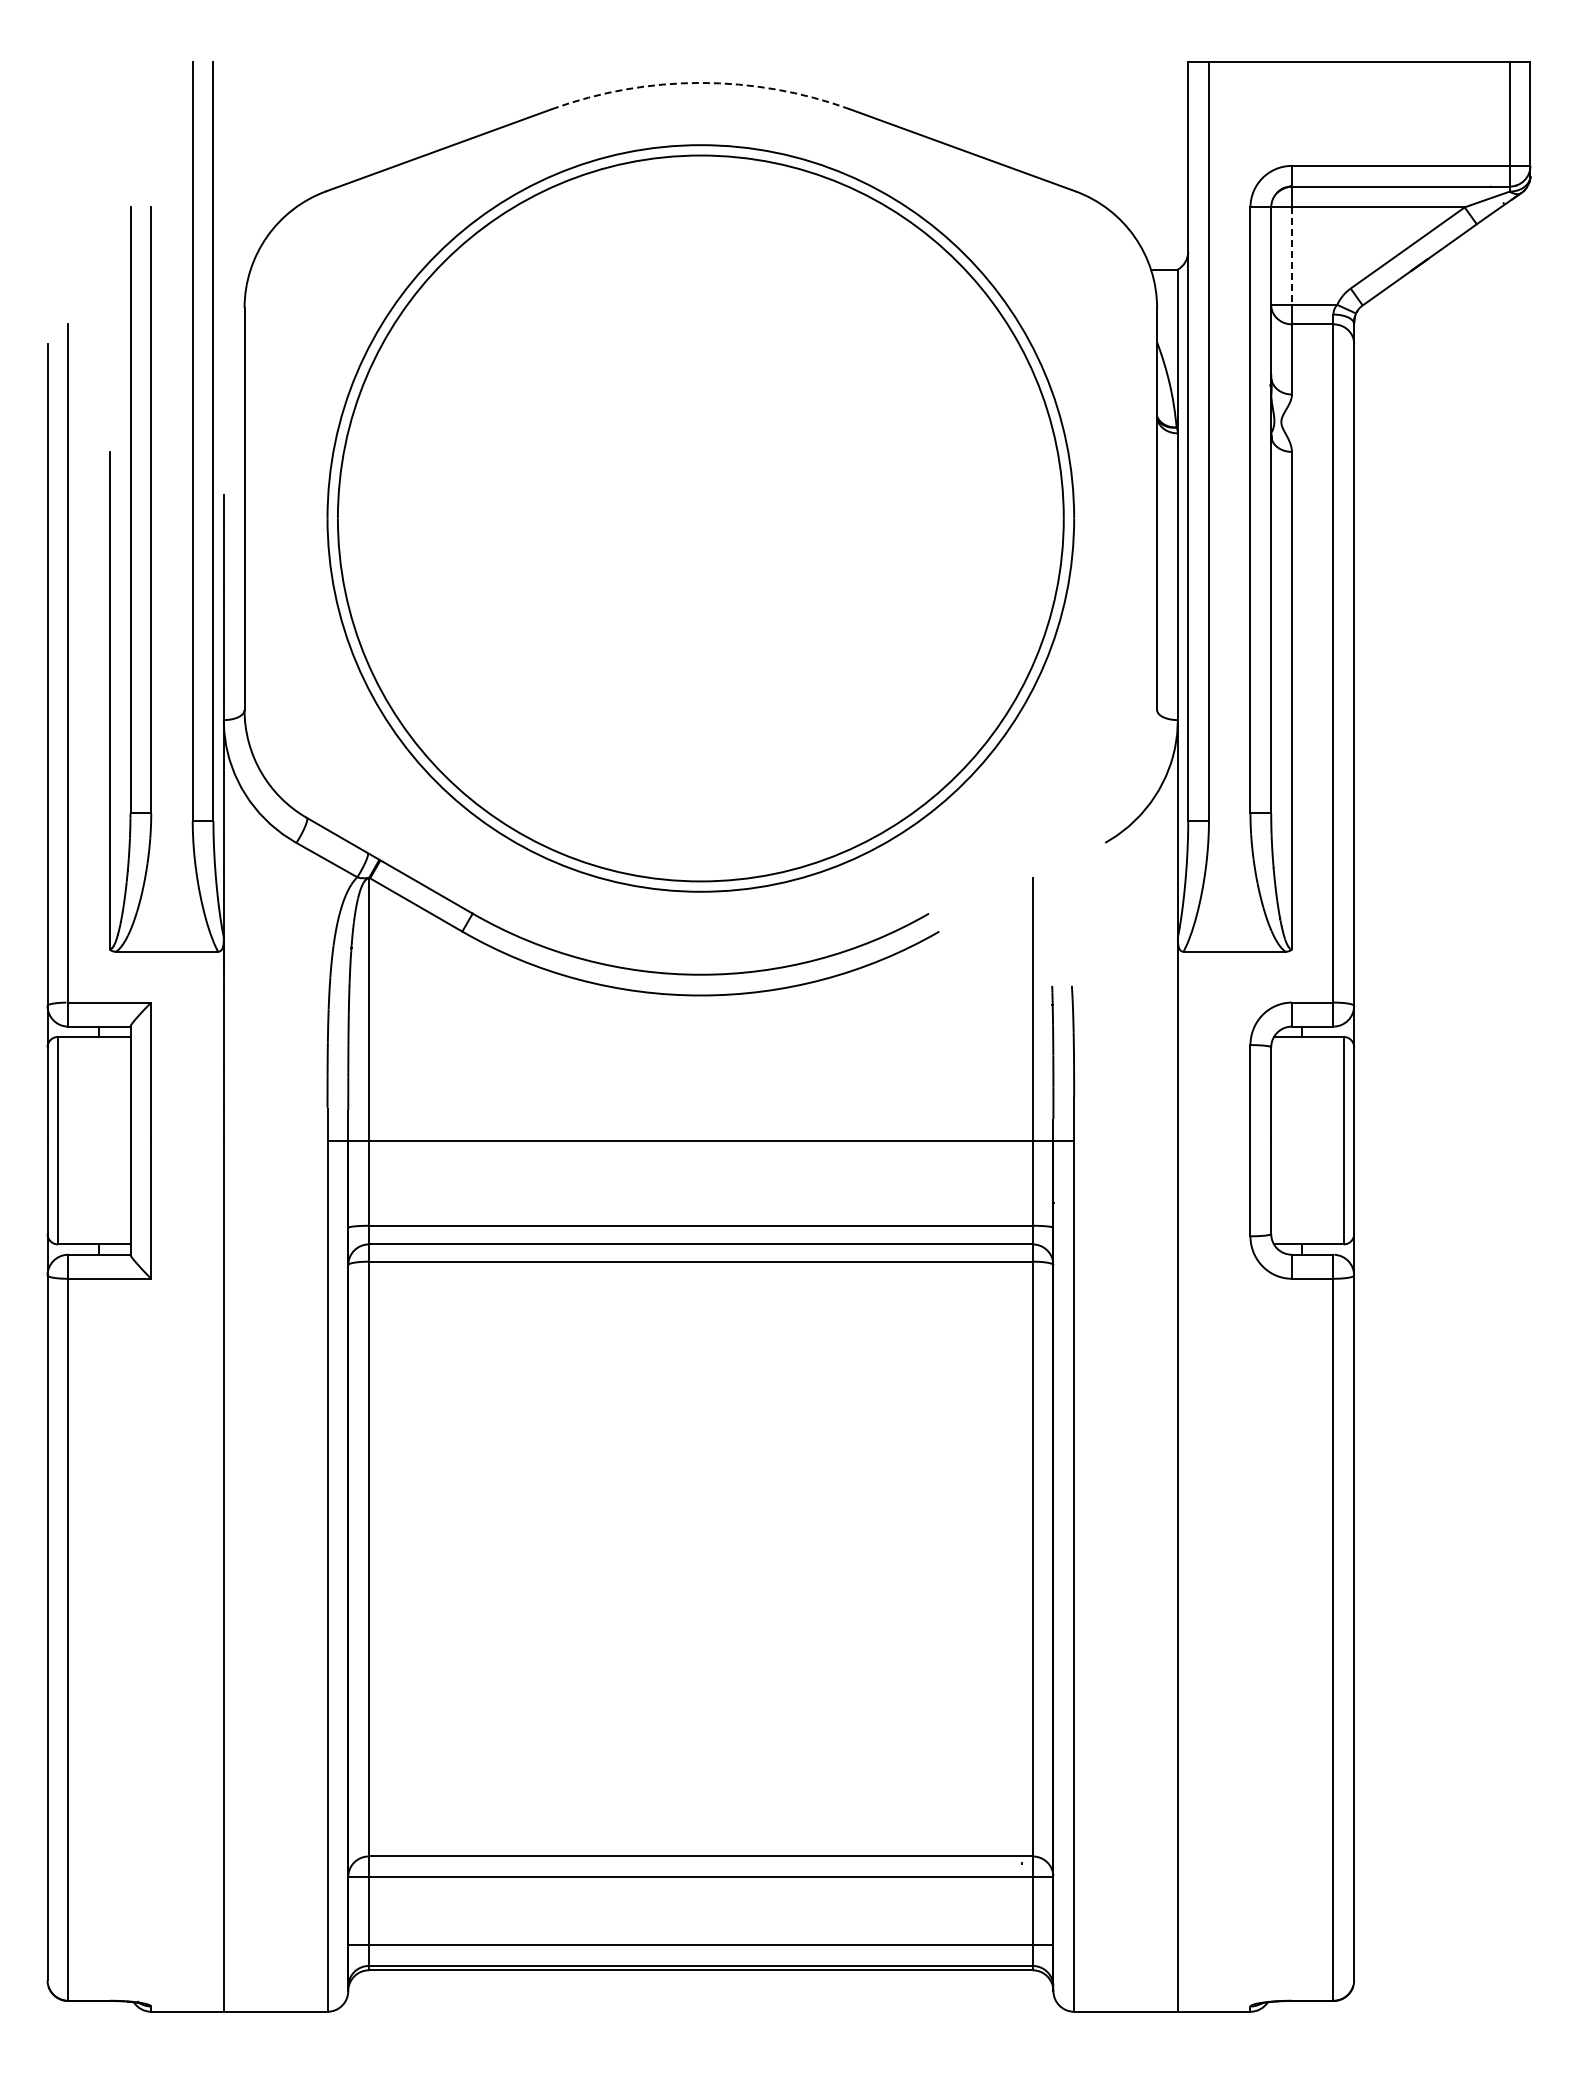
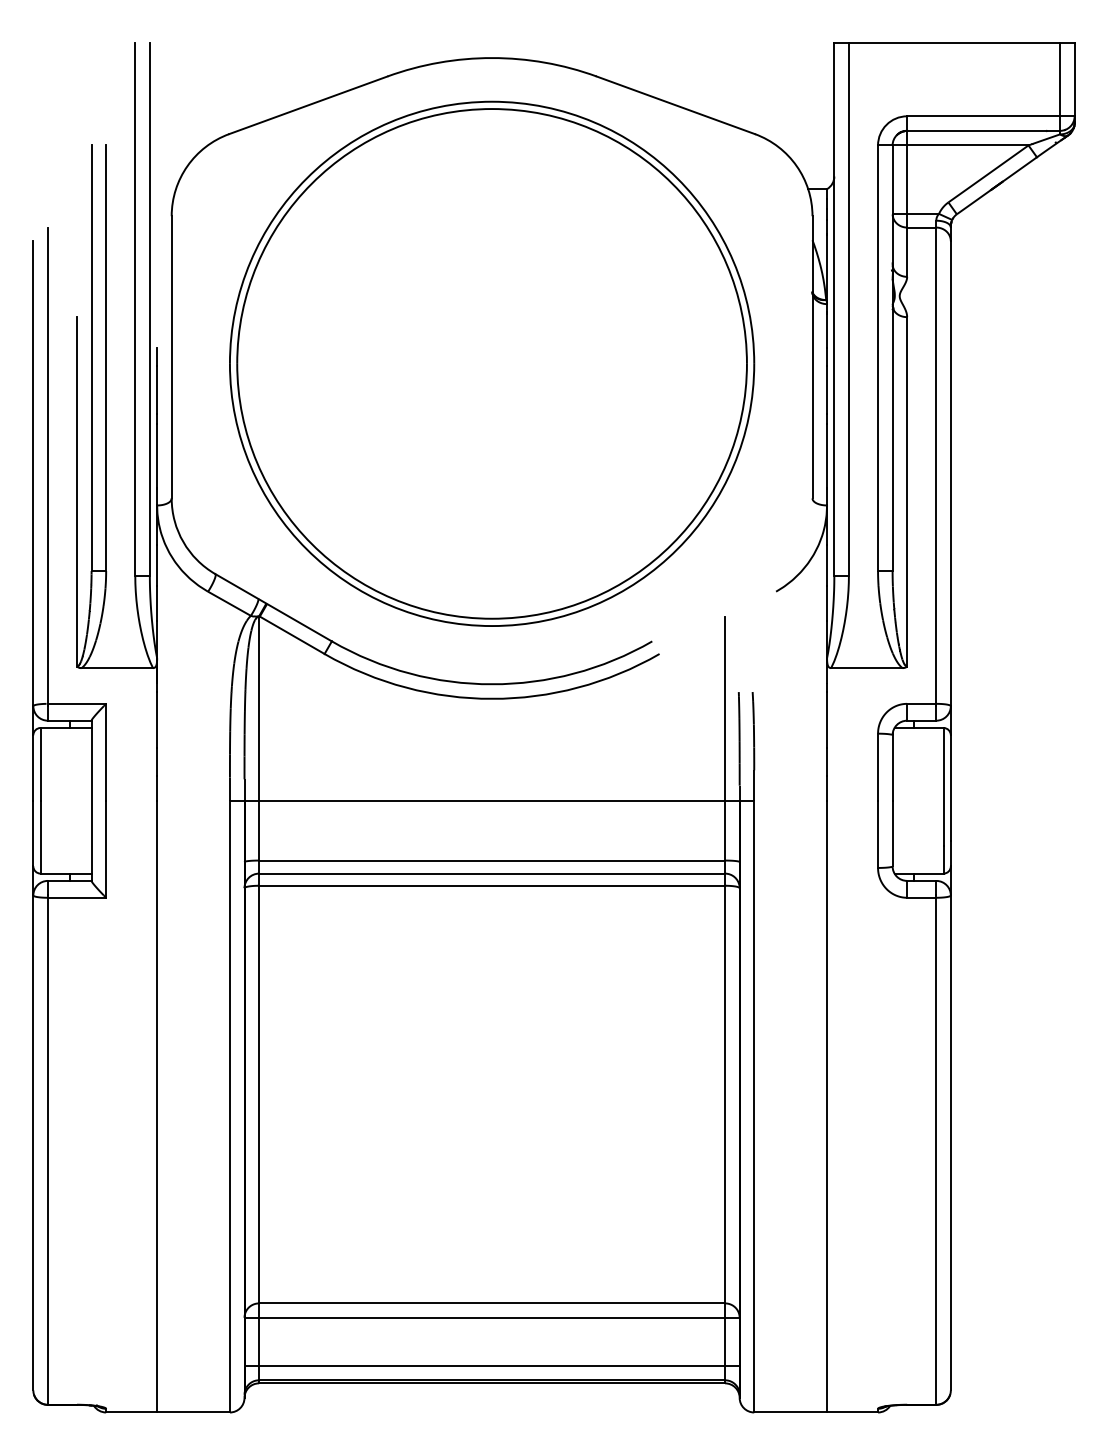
arc: (700, 82) -> (491, 57), dashed -> solid
line: (1291, 256) -> (906, 179), dashed -> solid

